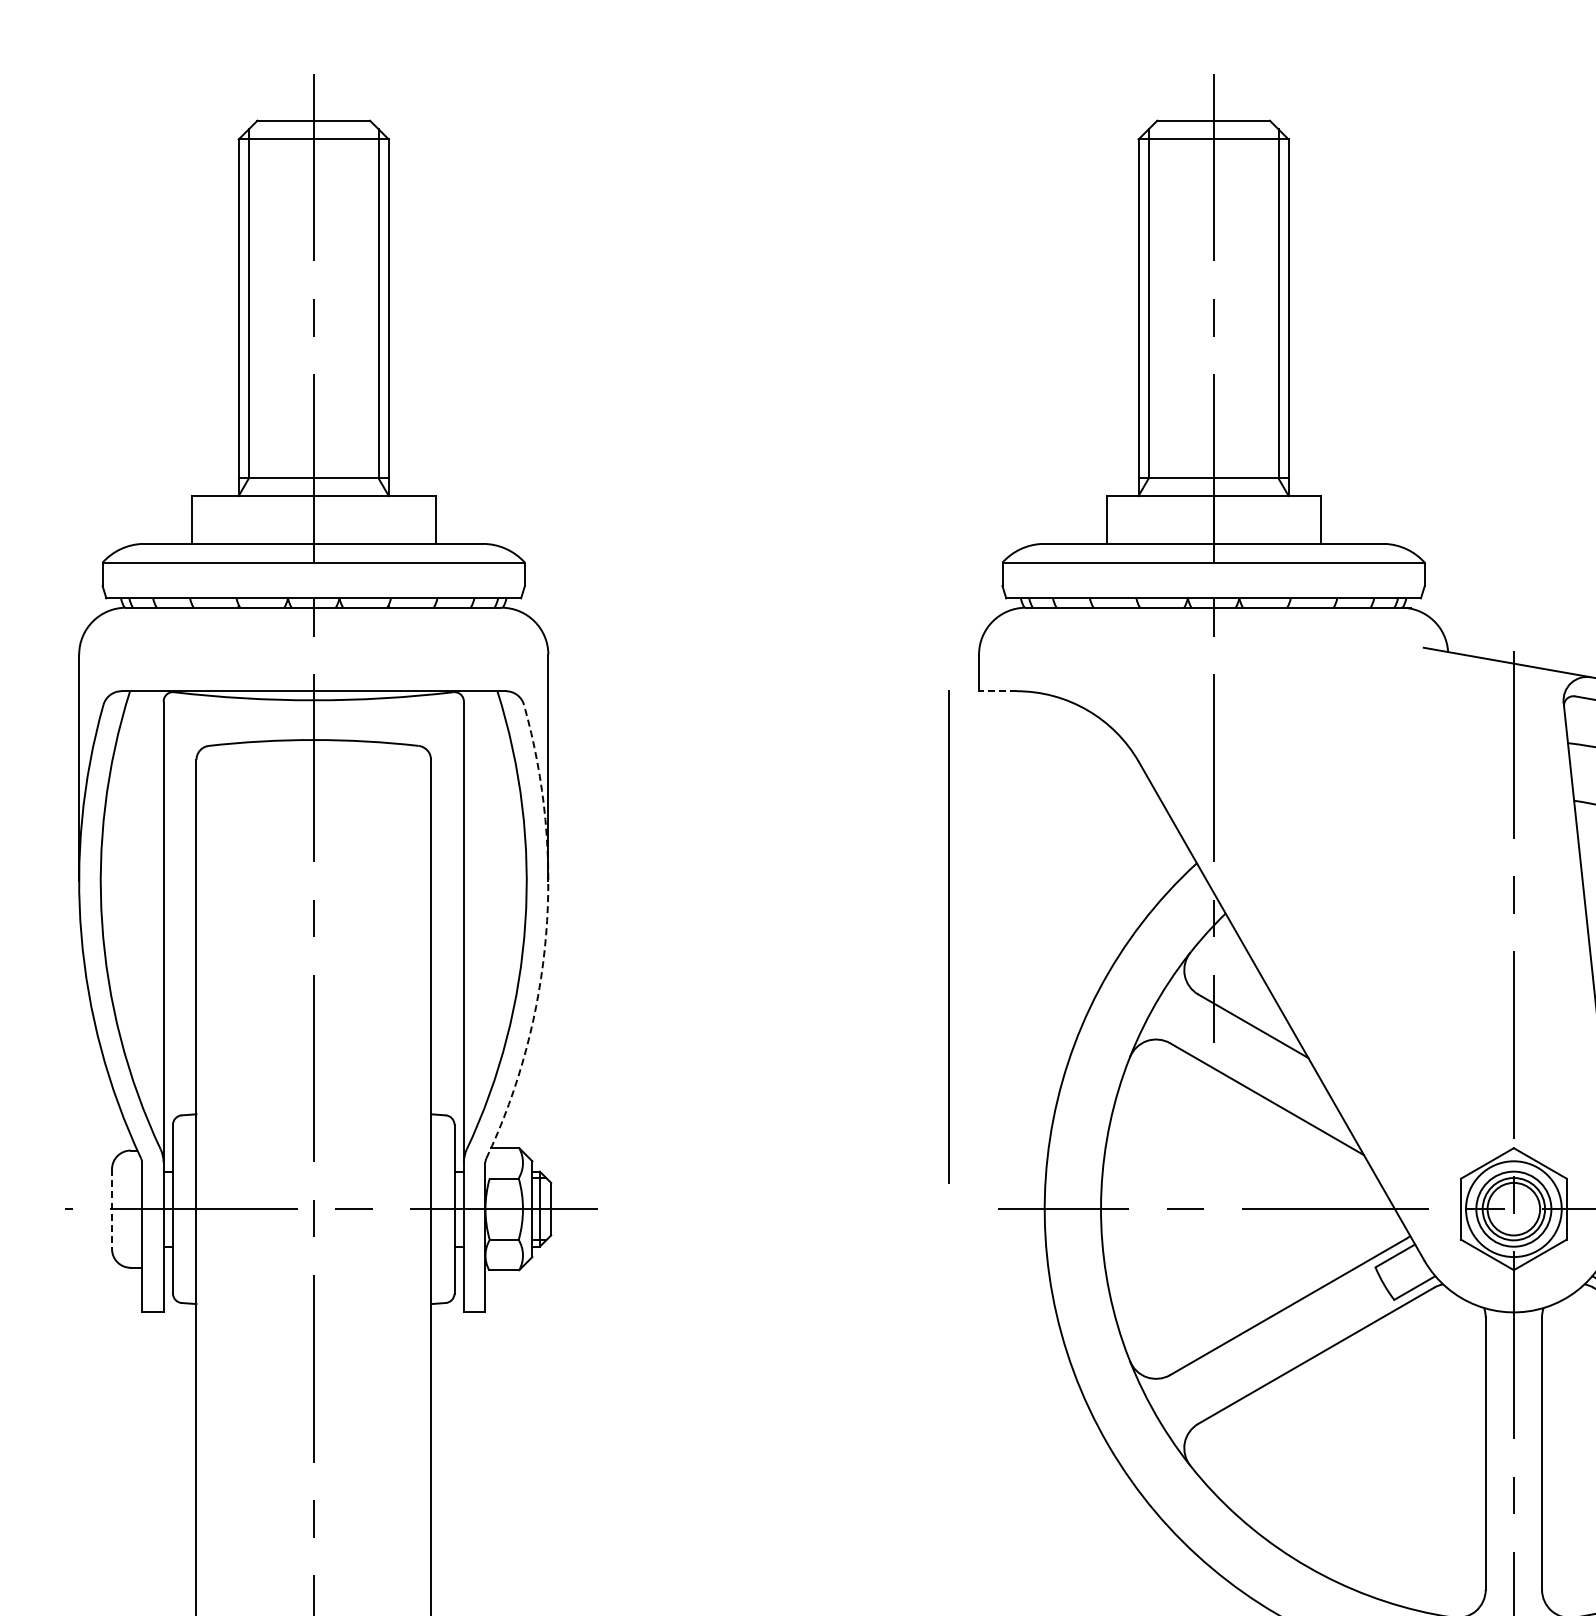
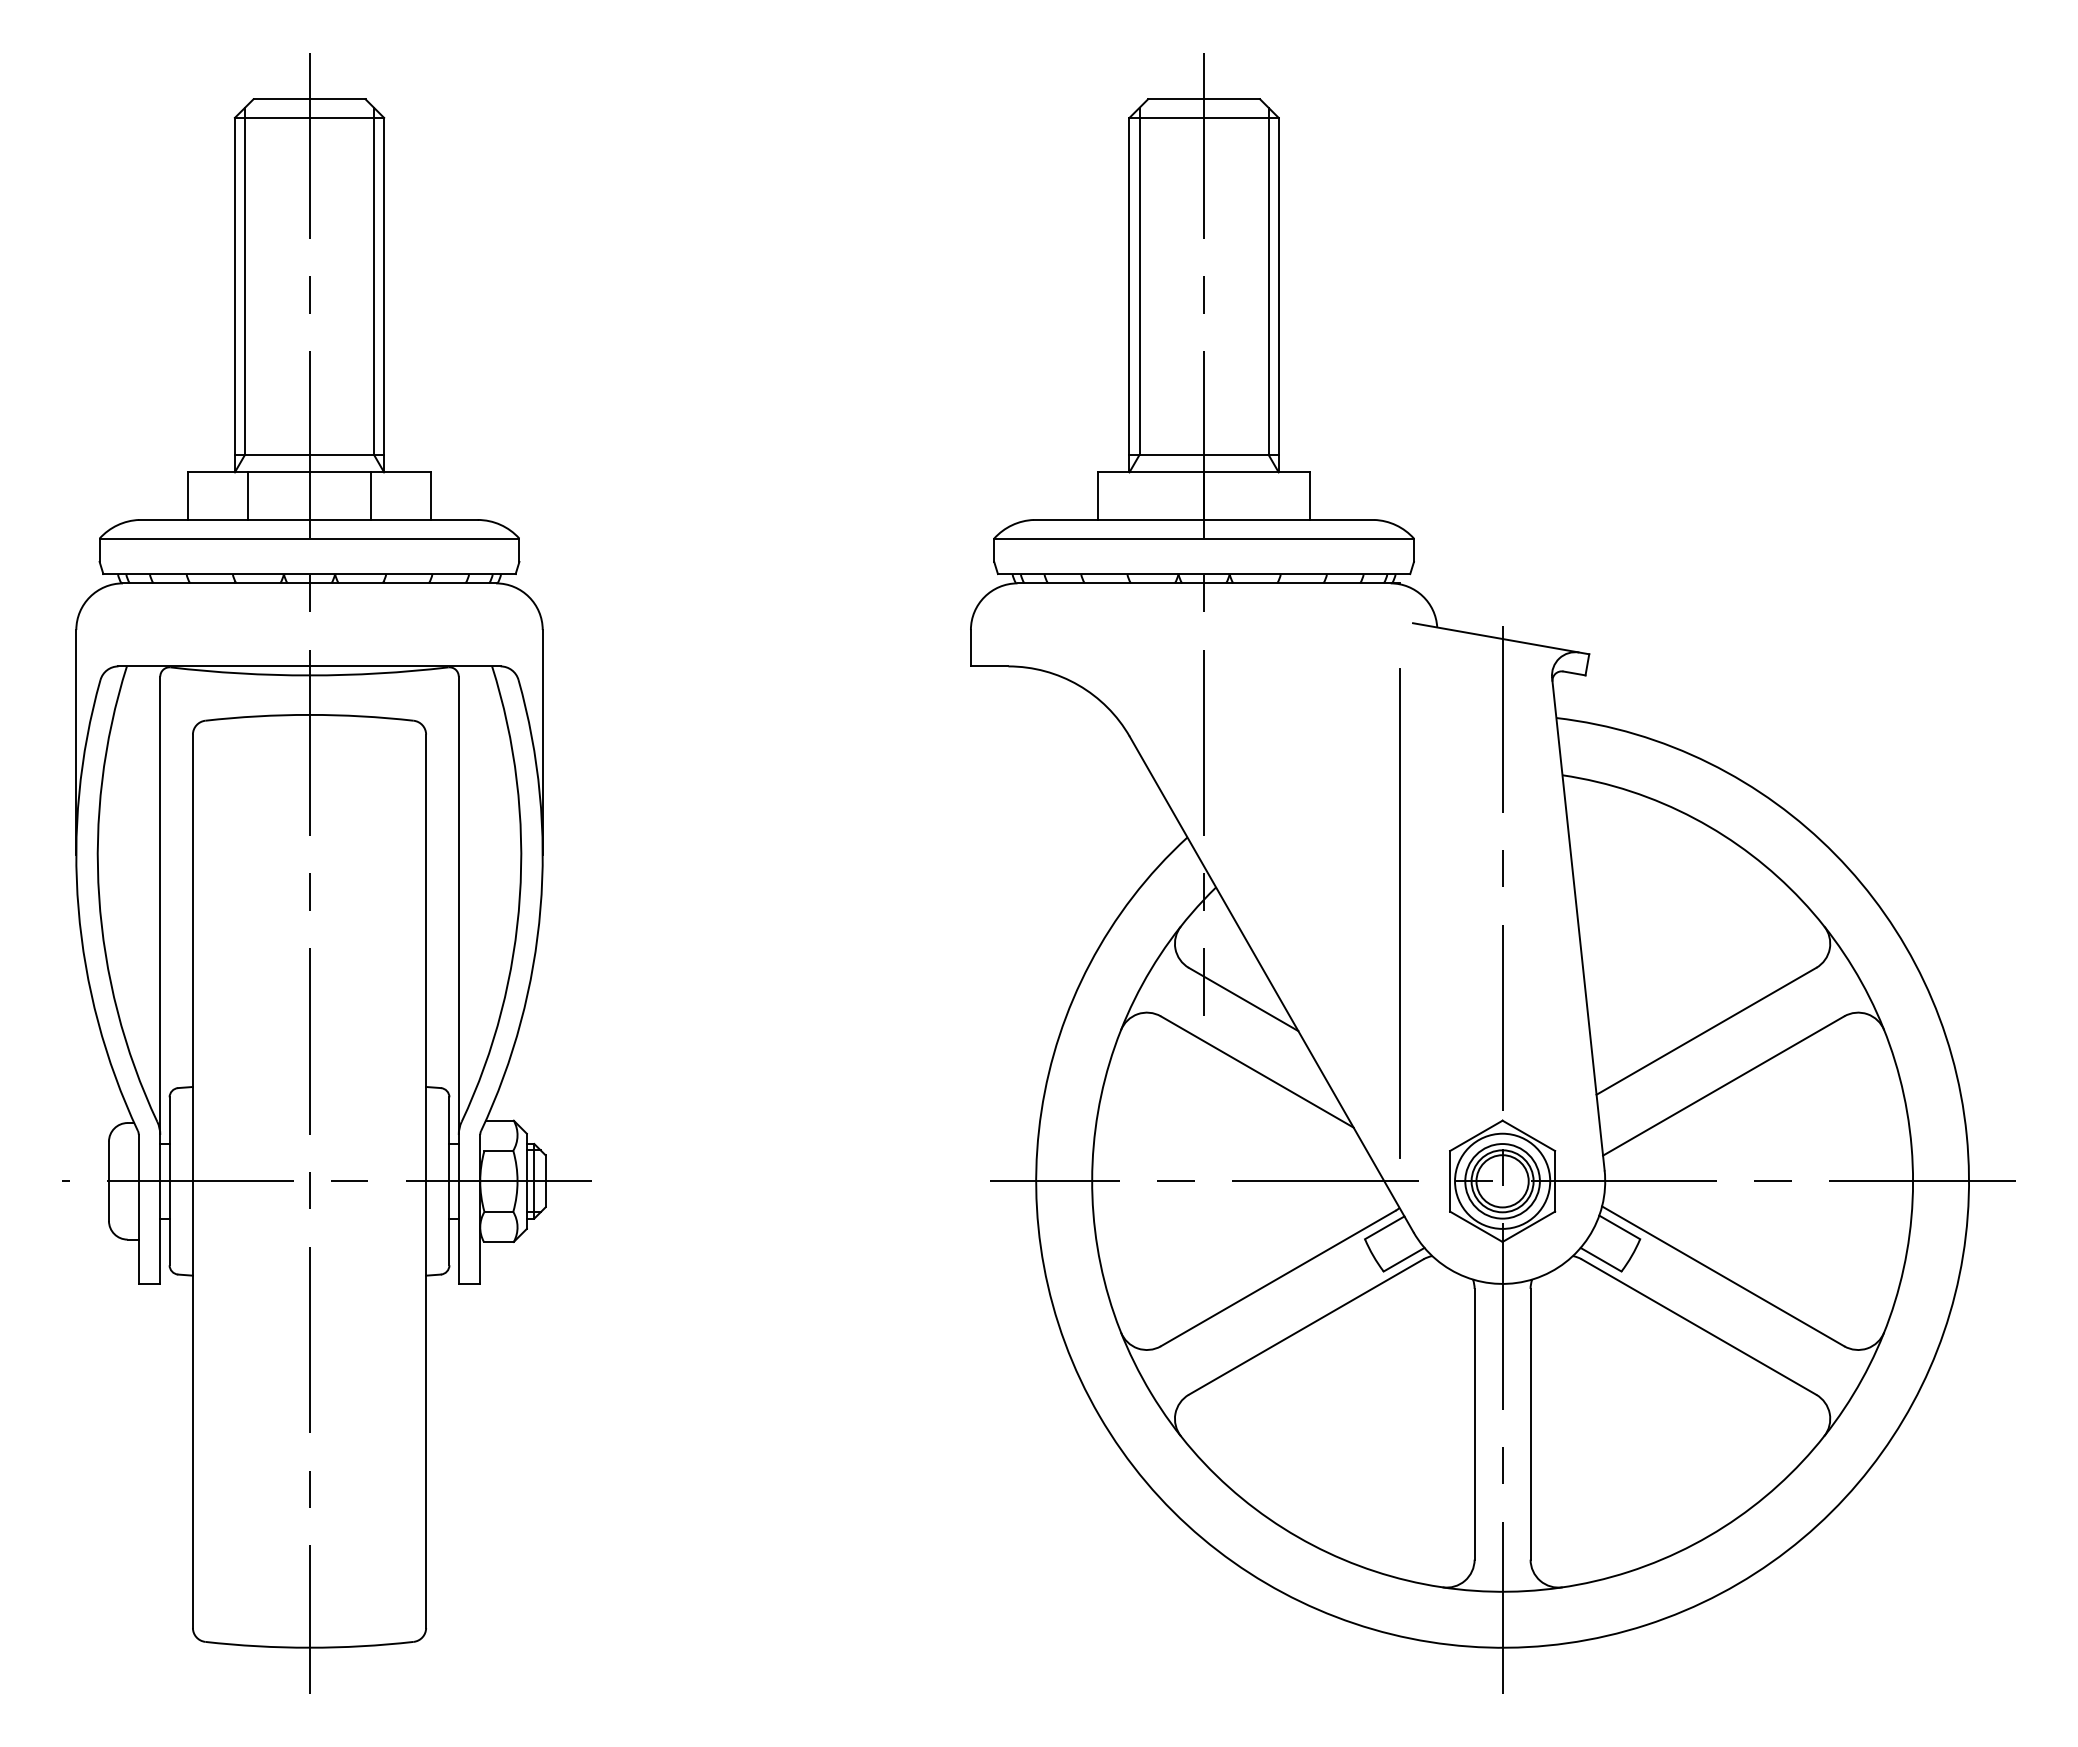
line: (251, 519) -> (247, 495), added
line: (376, 519) -> (371, 495), added
line: (997, 691) -> (989, 666), dashed -> solid
arc: (546, 934) -> (540, 908), dashed -> solid
line: (948, 936) -> (1399, 913), moved
line: (111, 1209) -> (108, 1181), dashed -> solid

